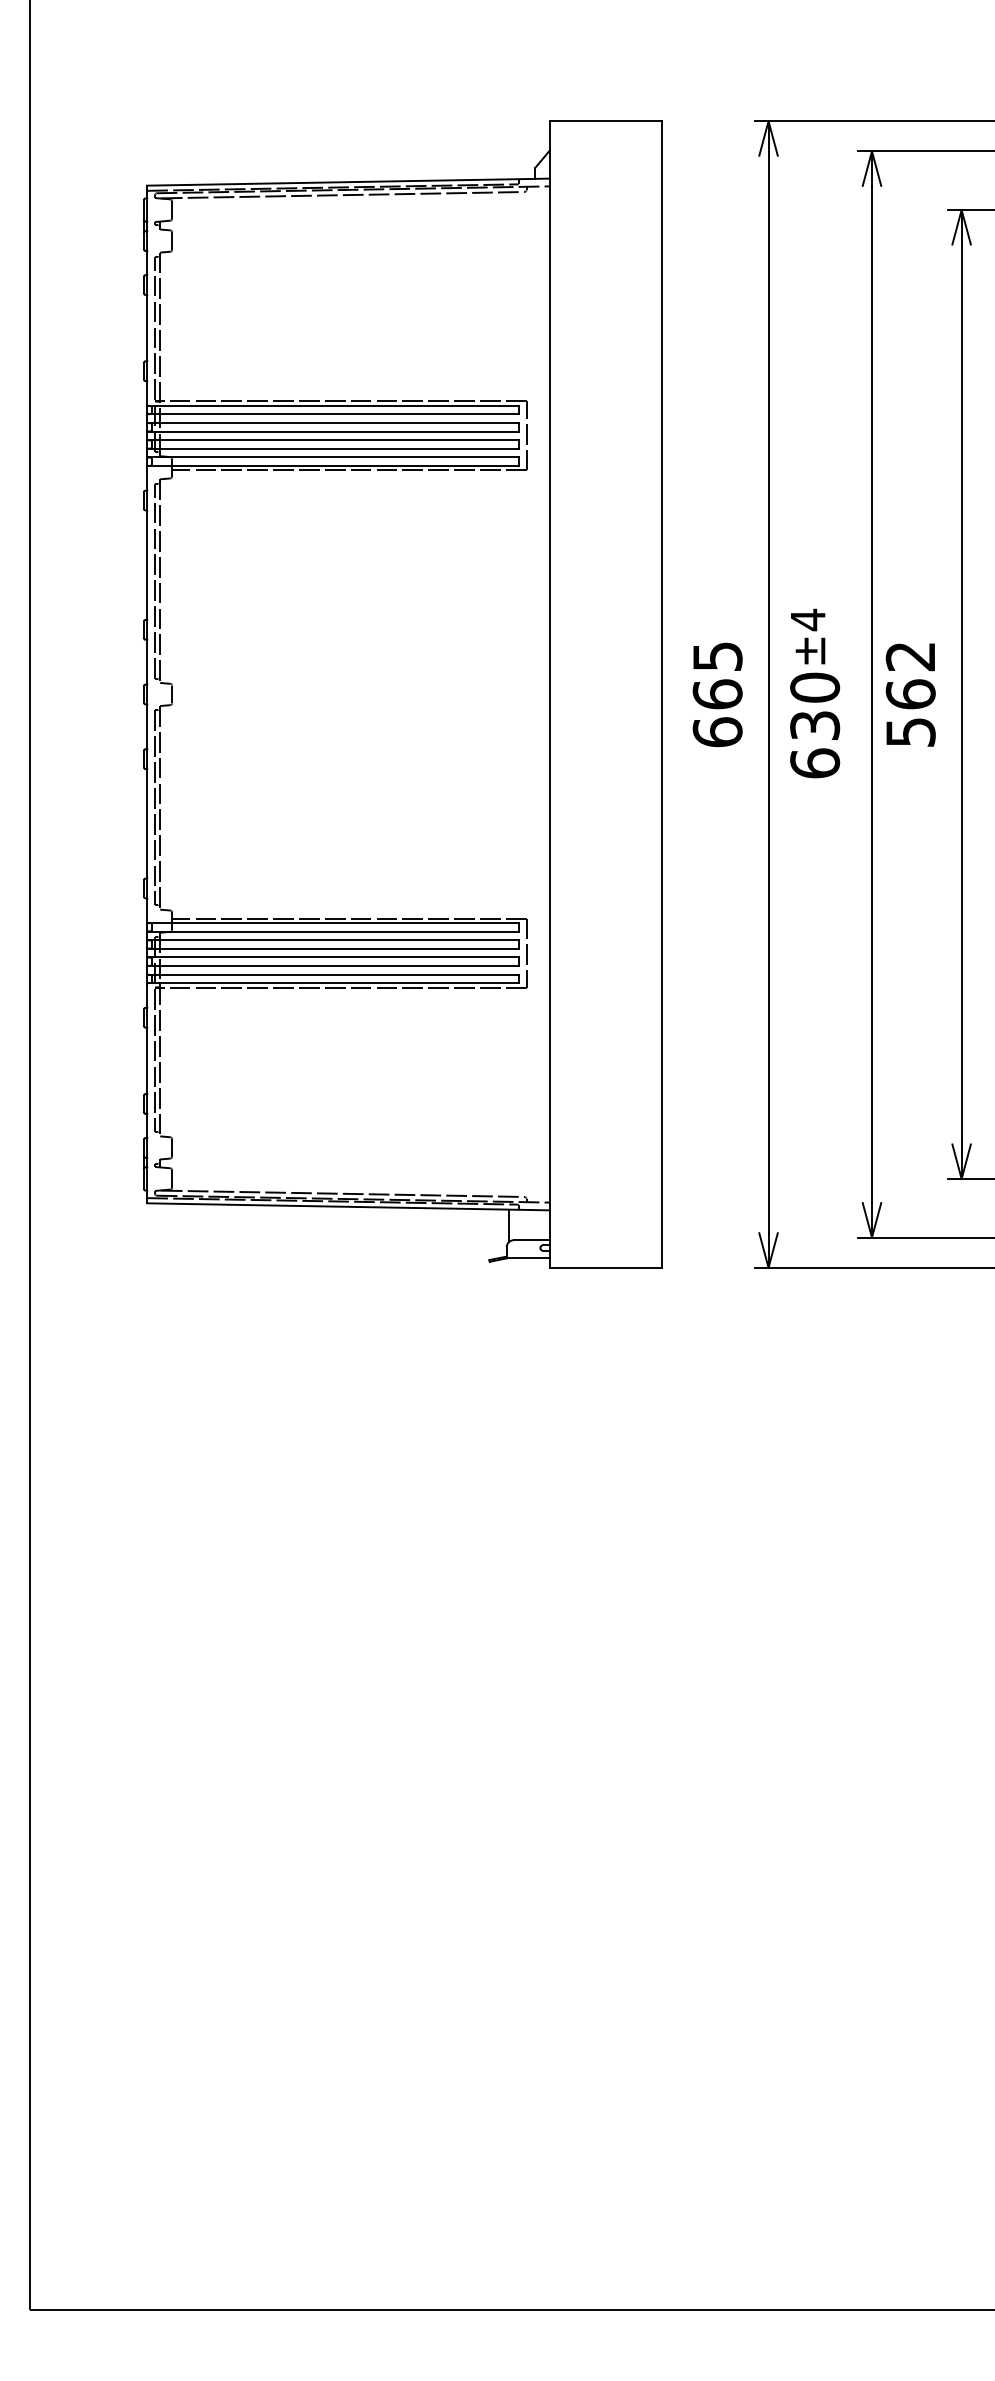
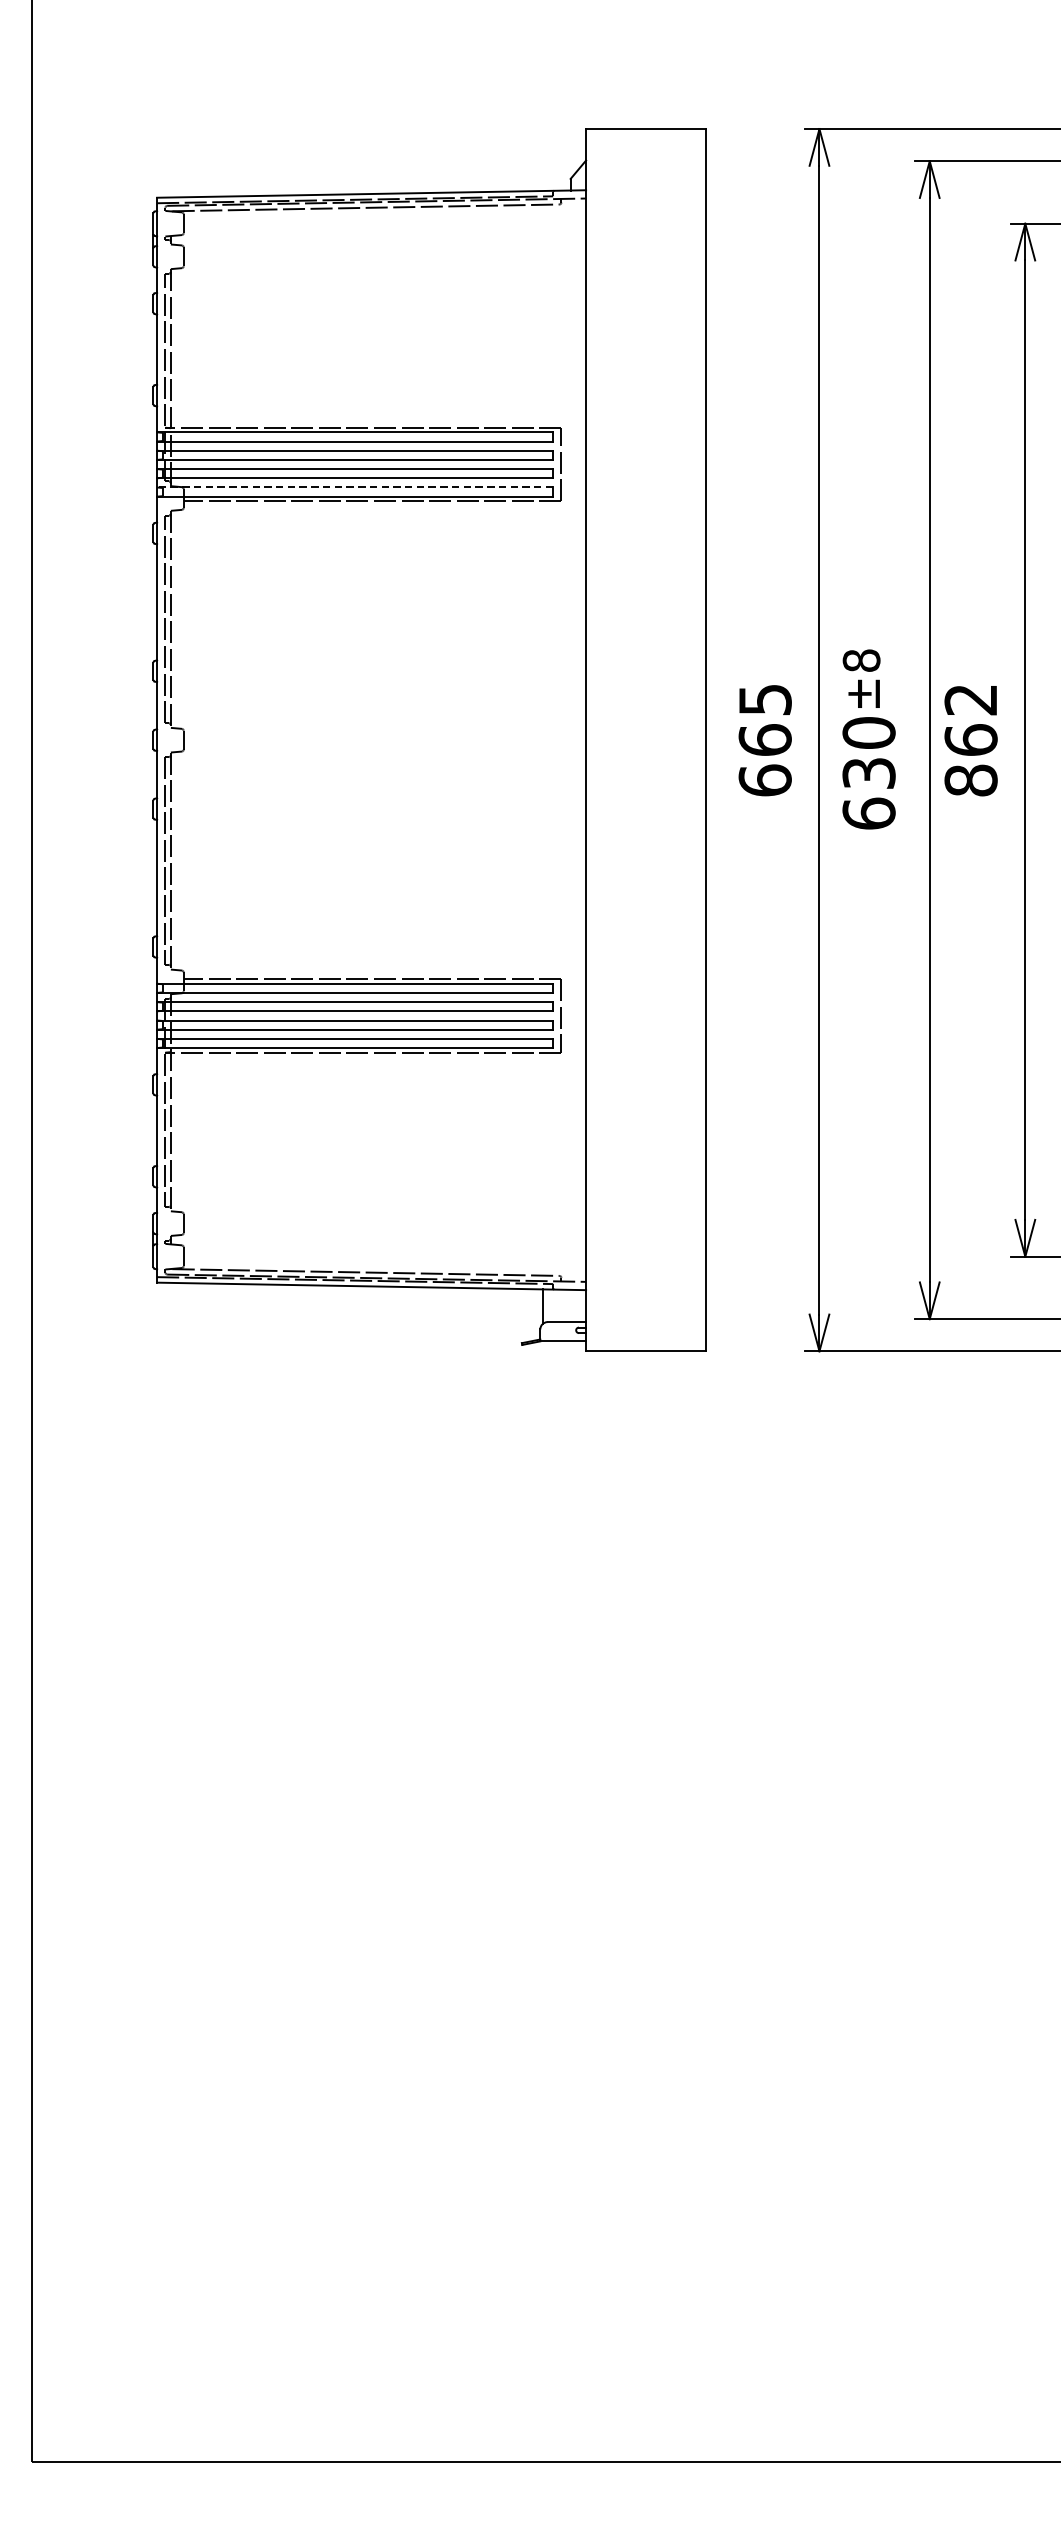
line: (333, 457) -> (355, 487), solid -> dashed
text: (807, 619) -> (860, 660), ±4 -> ±8
text: (910, 732) -> (970, 780), 562 -> 862

